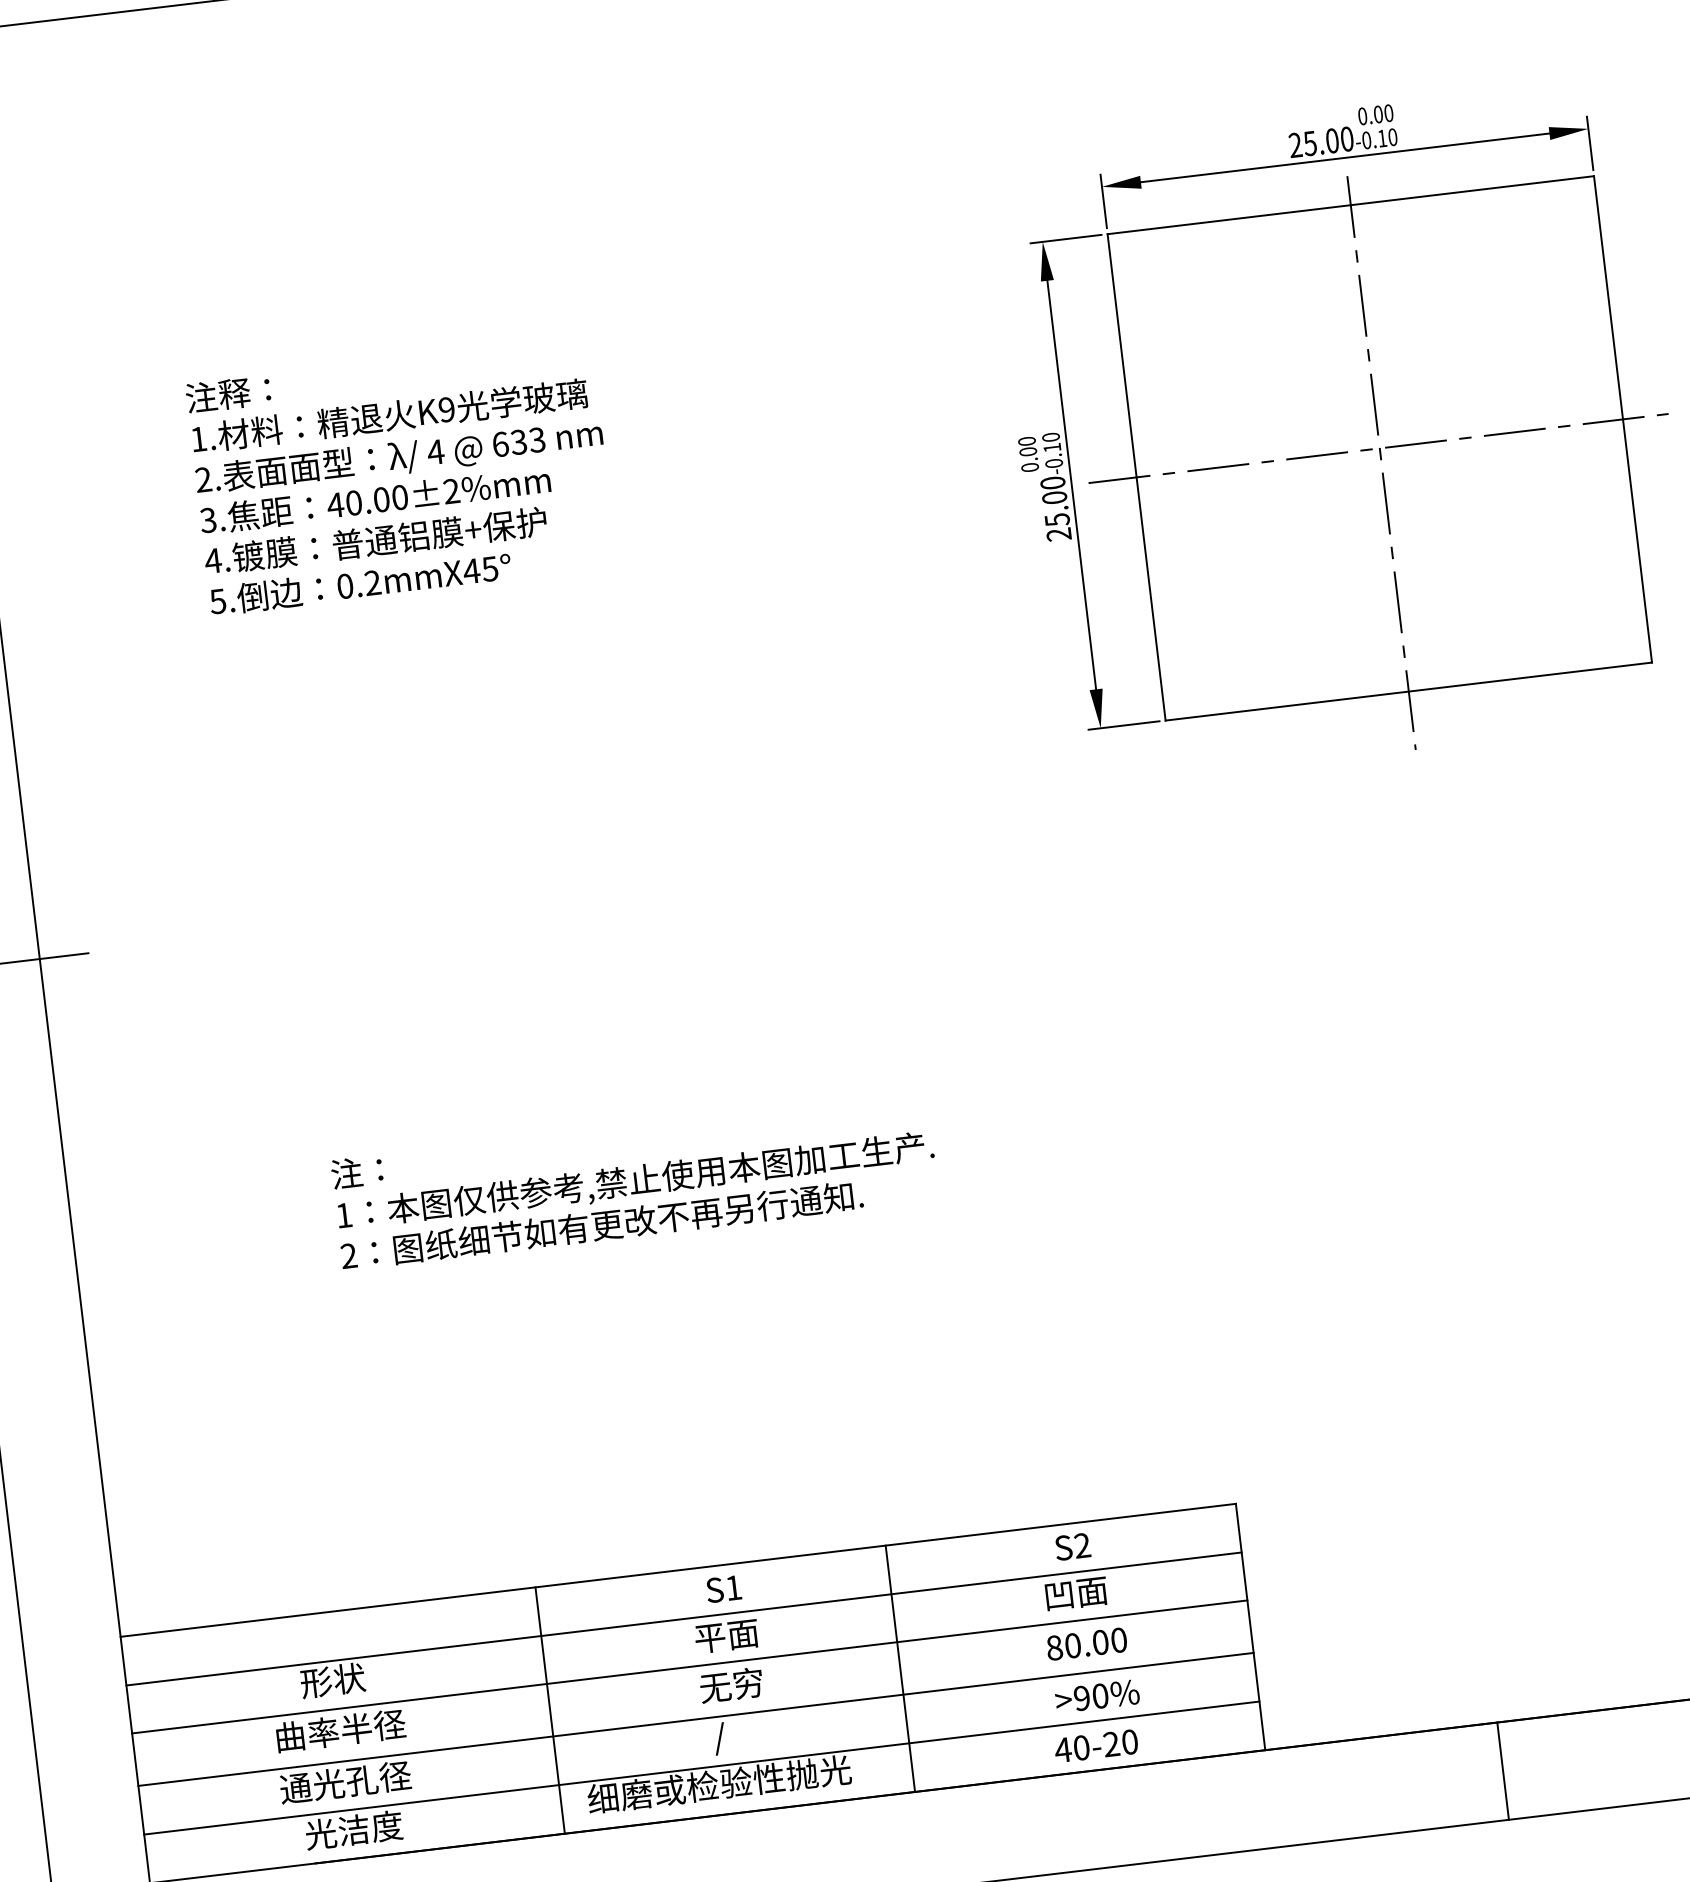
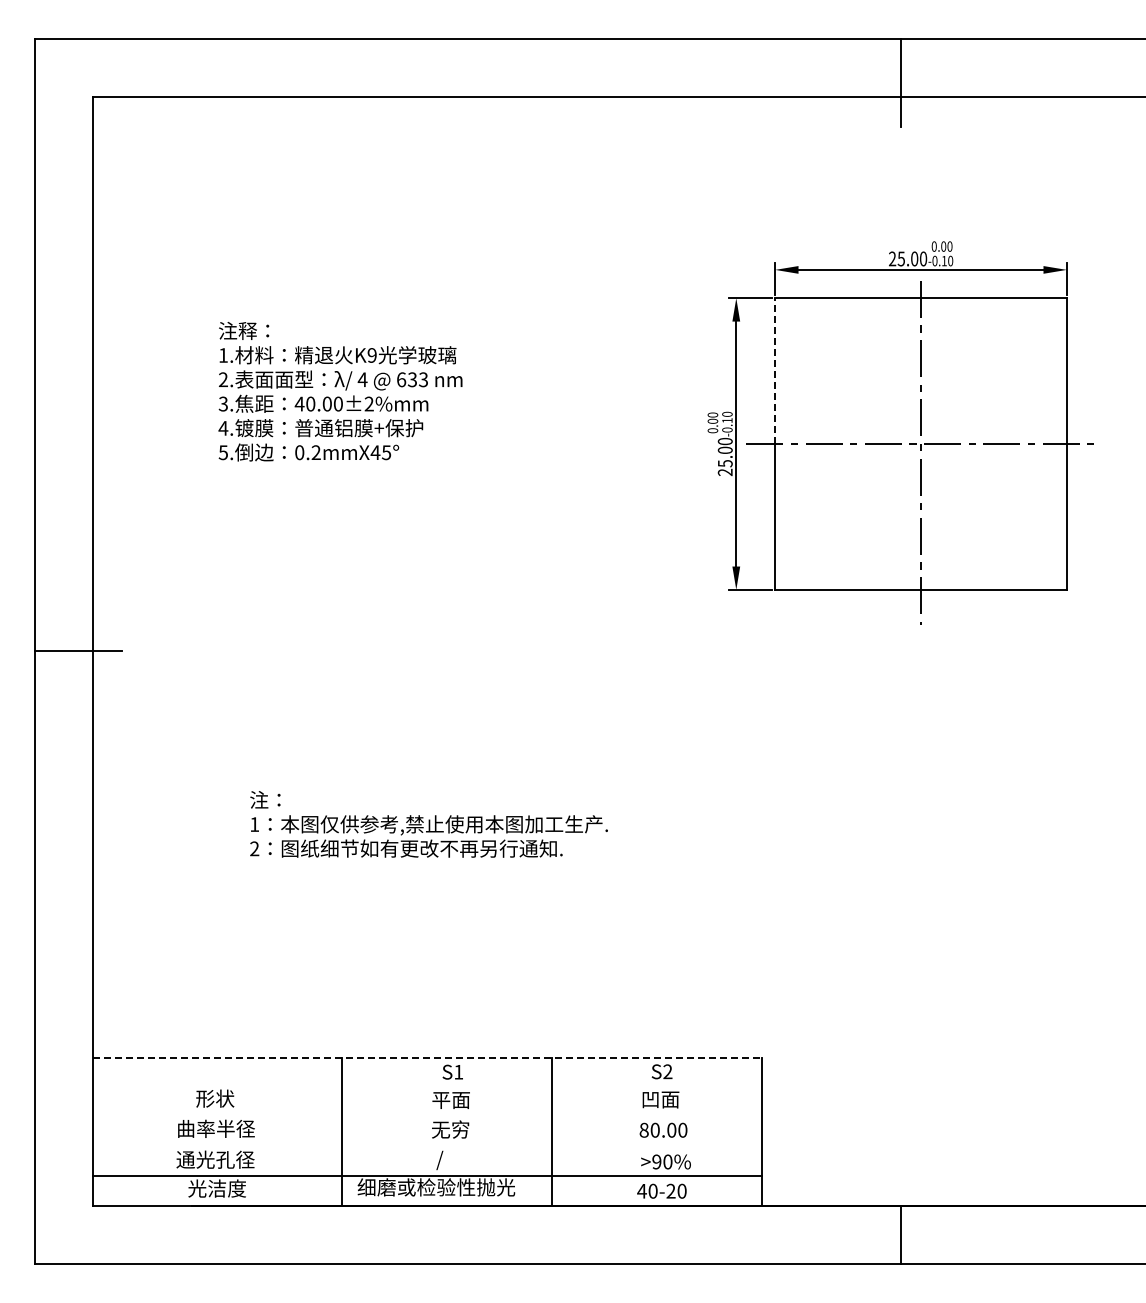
line: (1122, 356) -> (775, 371), solid -> dashed
line: (678, 1569) -> (427, 1057), solid -> dashed
line: (683, 1619) -> (426, 1087), removed
line: (688, 1666) -> (426, 1115), removed
line: (694, 1719) -> (426, 1147), removed

